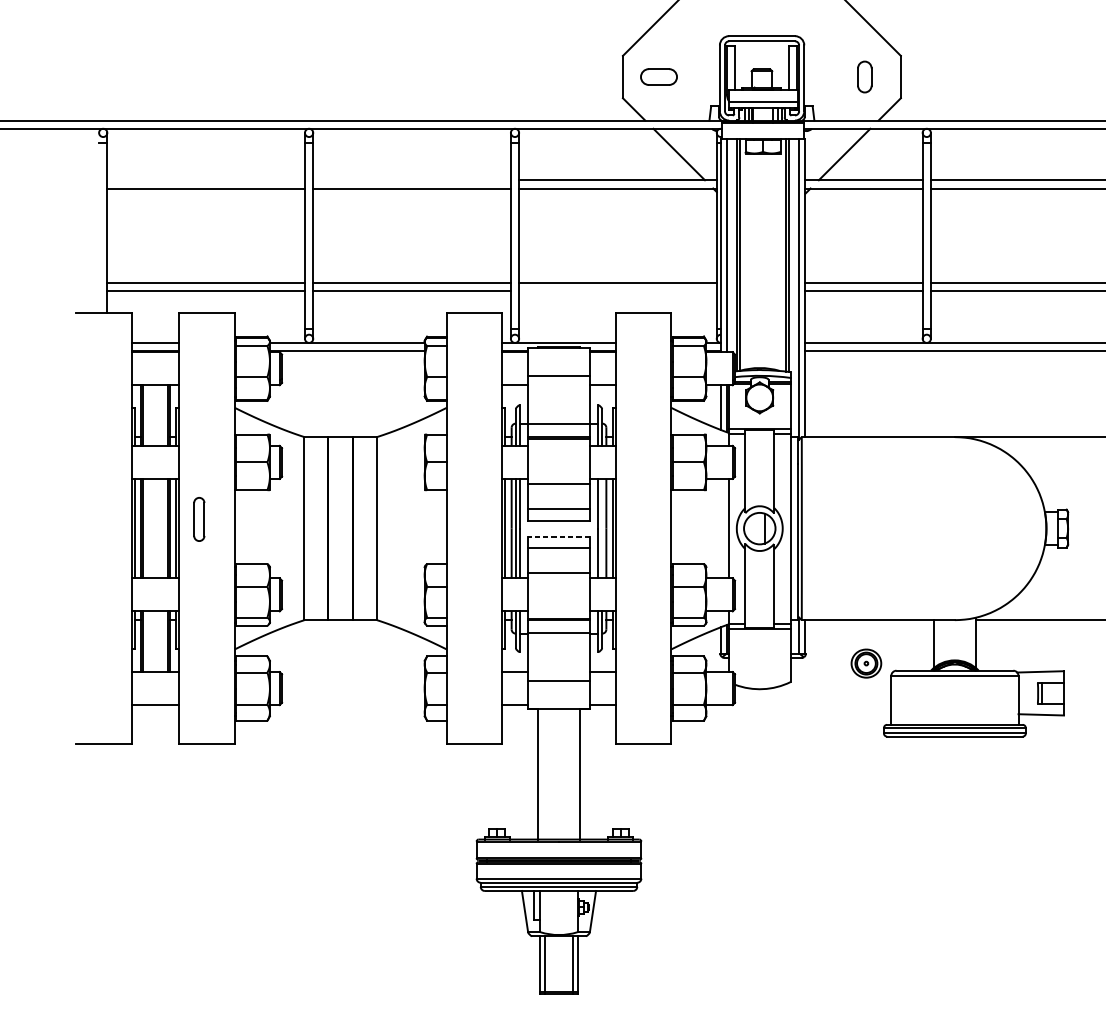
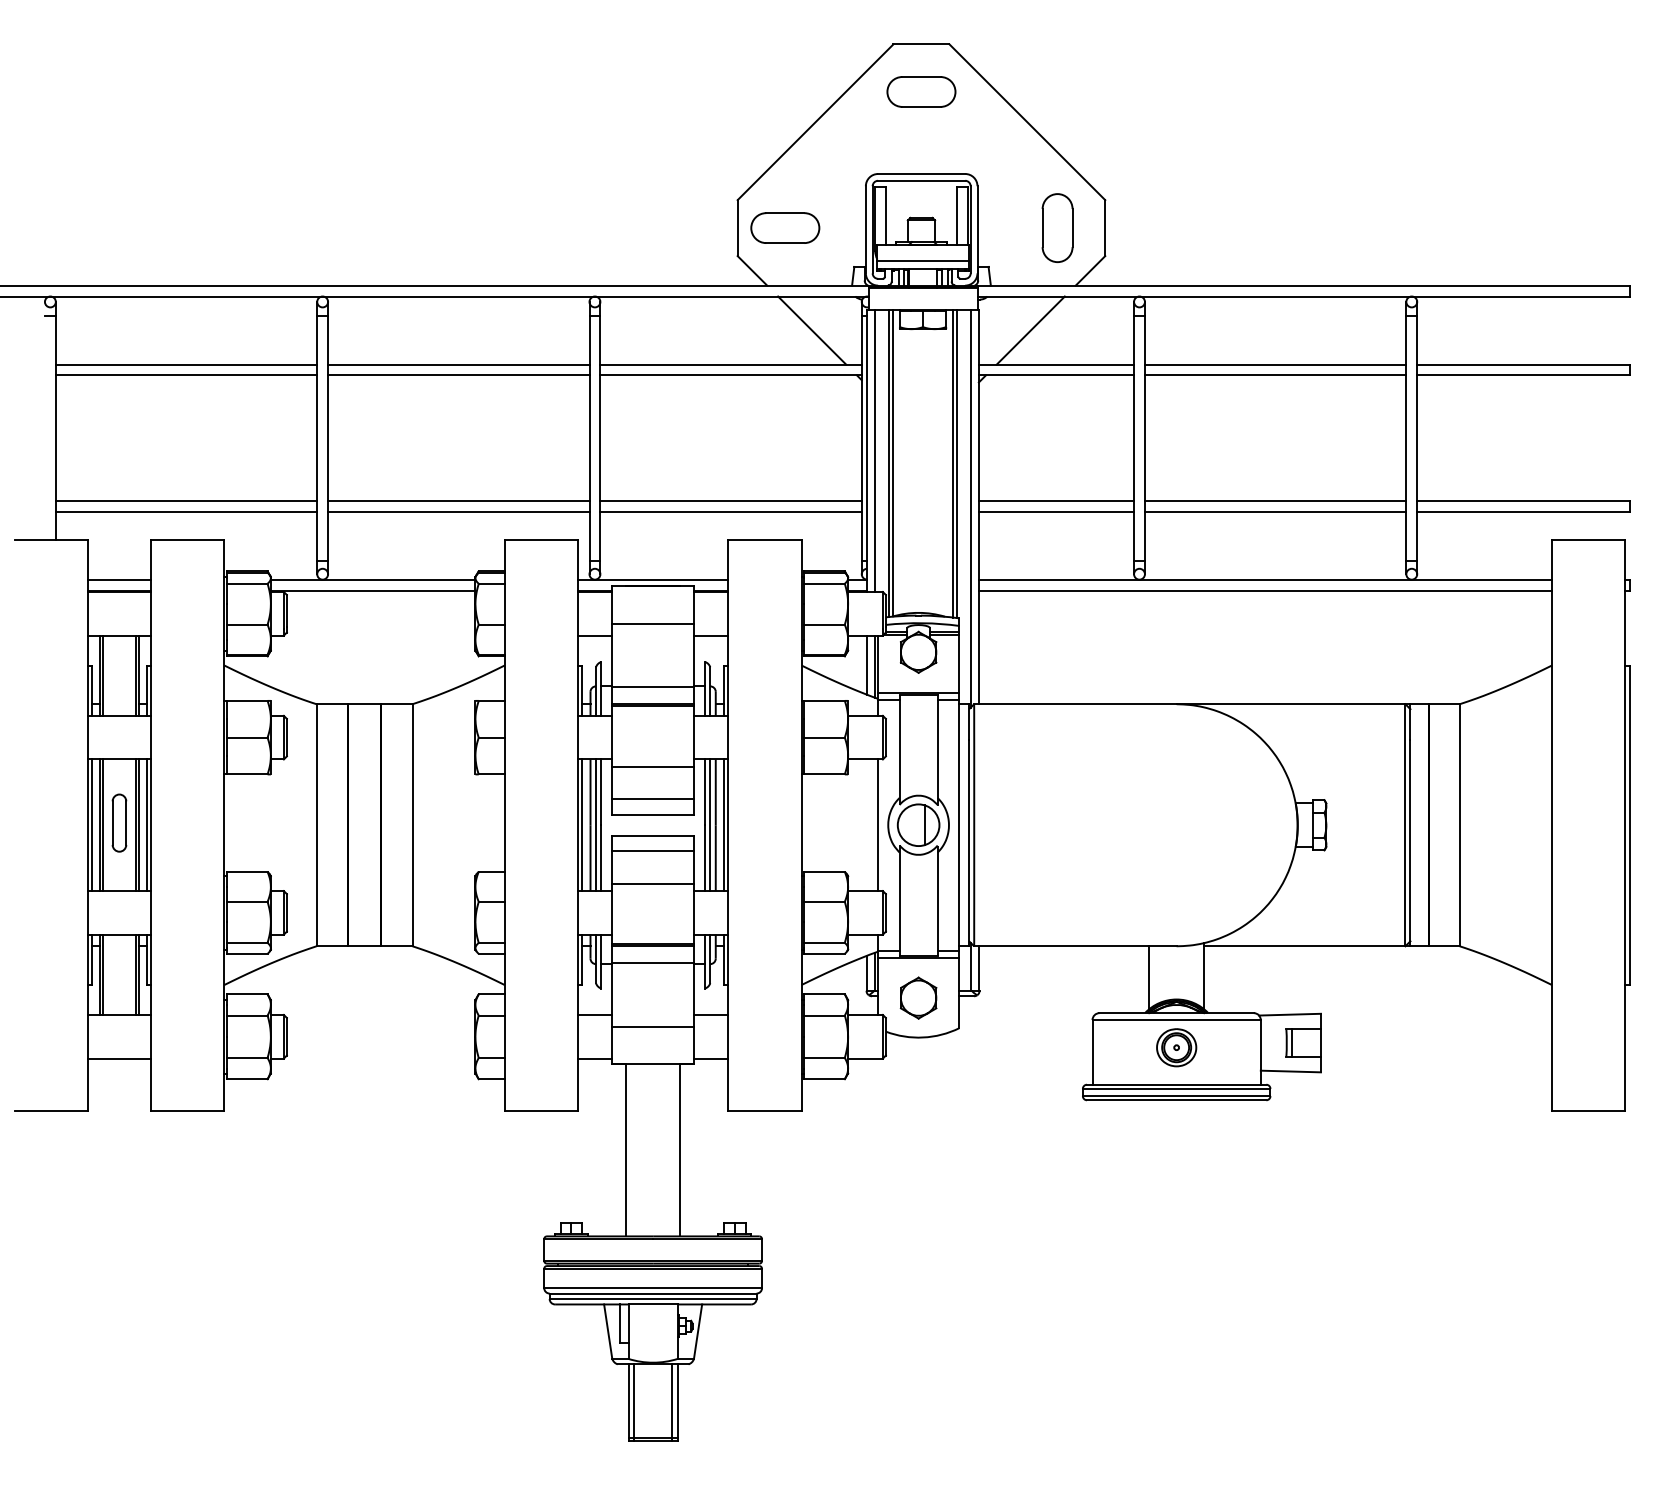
part: (659, 76) -> (785, 227), size x1.43
part: (864, 76) -> (1057, 227), size x1.67
line: (206, 180) -> (186, 364), added
line: (411, 180) -> (458, 364), added
line: (617, 291) -> (730, 511), added
part: (199, 518) -> (119, 822), moved
line: (602, 528) -> (710, 825), added
line: (559, 536) -> (653, 835), dashed -> solid
part: (759, 658) -> (918, 997), added
part: (866, 663) -> (1176, 1047), moved

